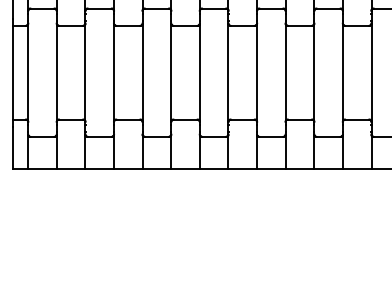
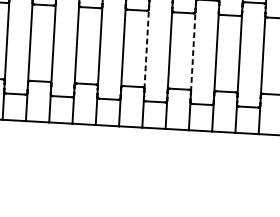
line: (199, 72) -> (146, 48), solid -> dashed
line: (257, 72) -> (193, 51), solid -> dashed

